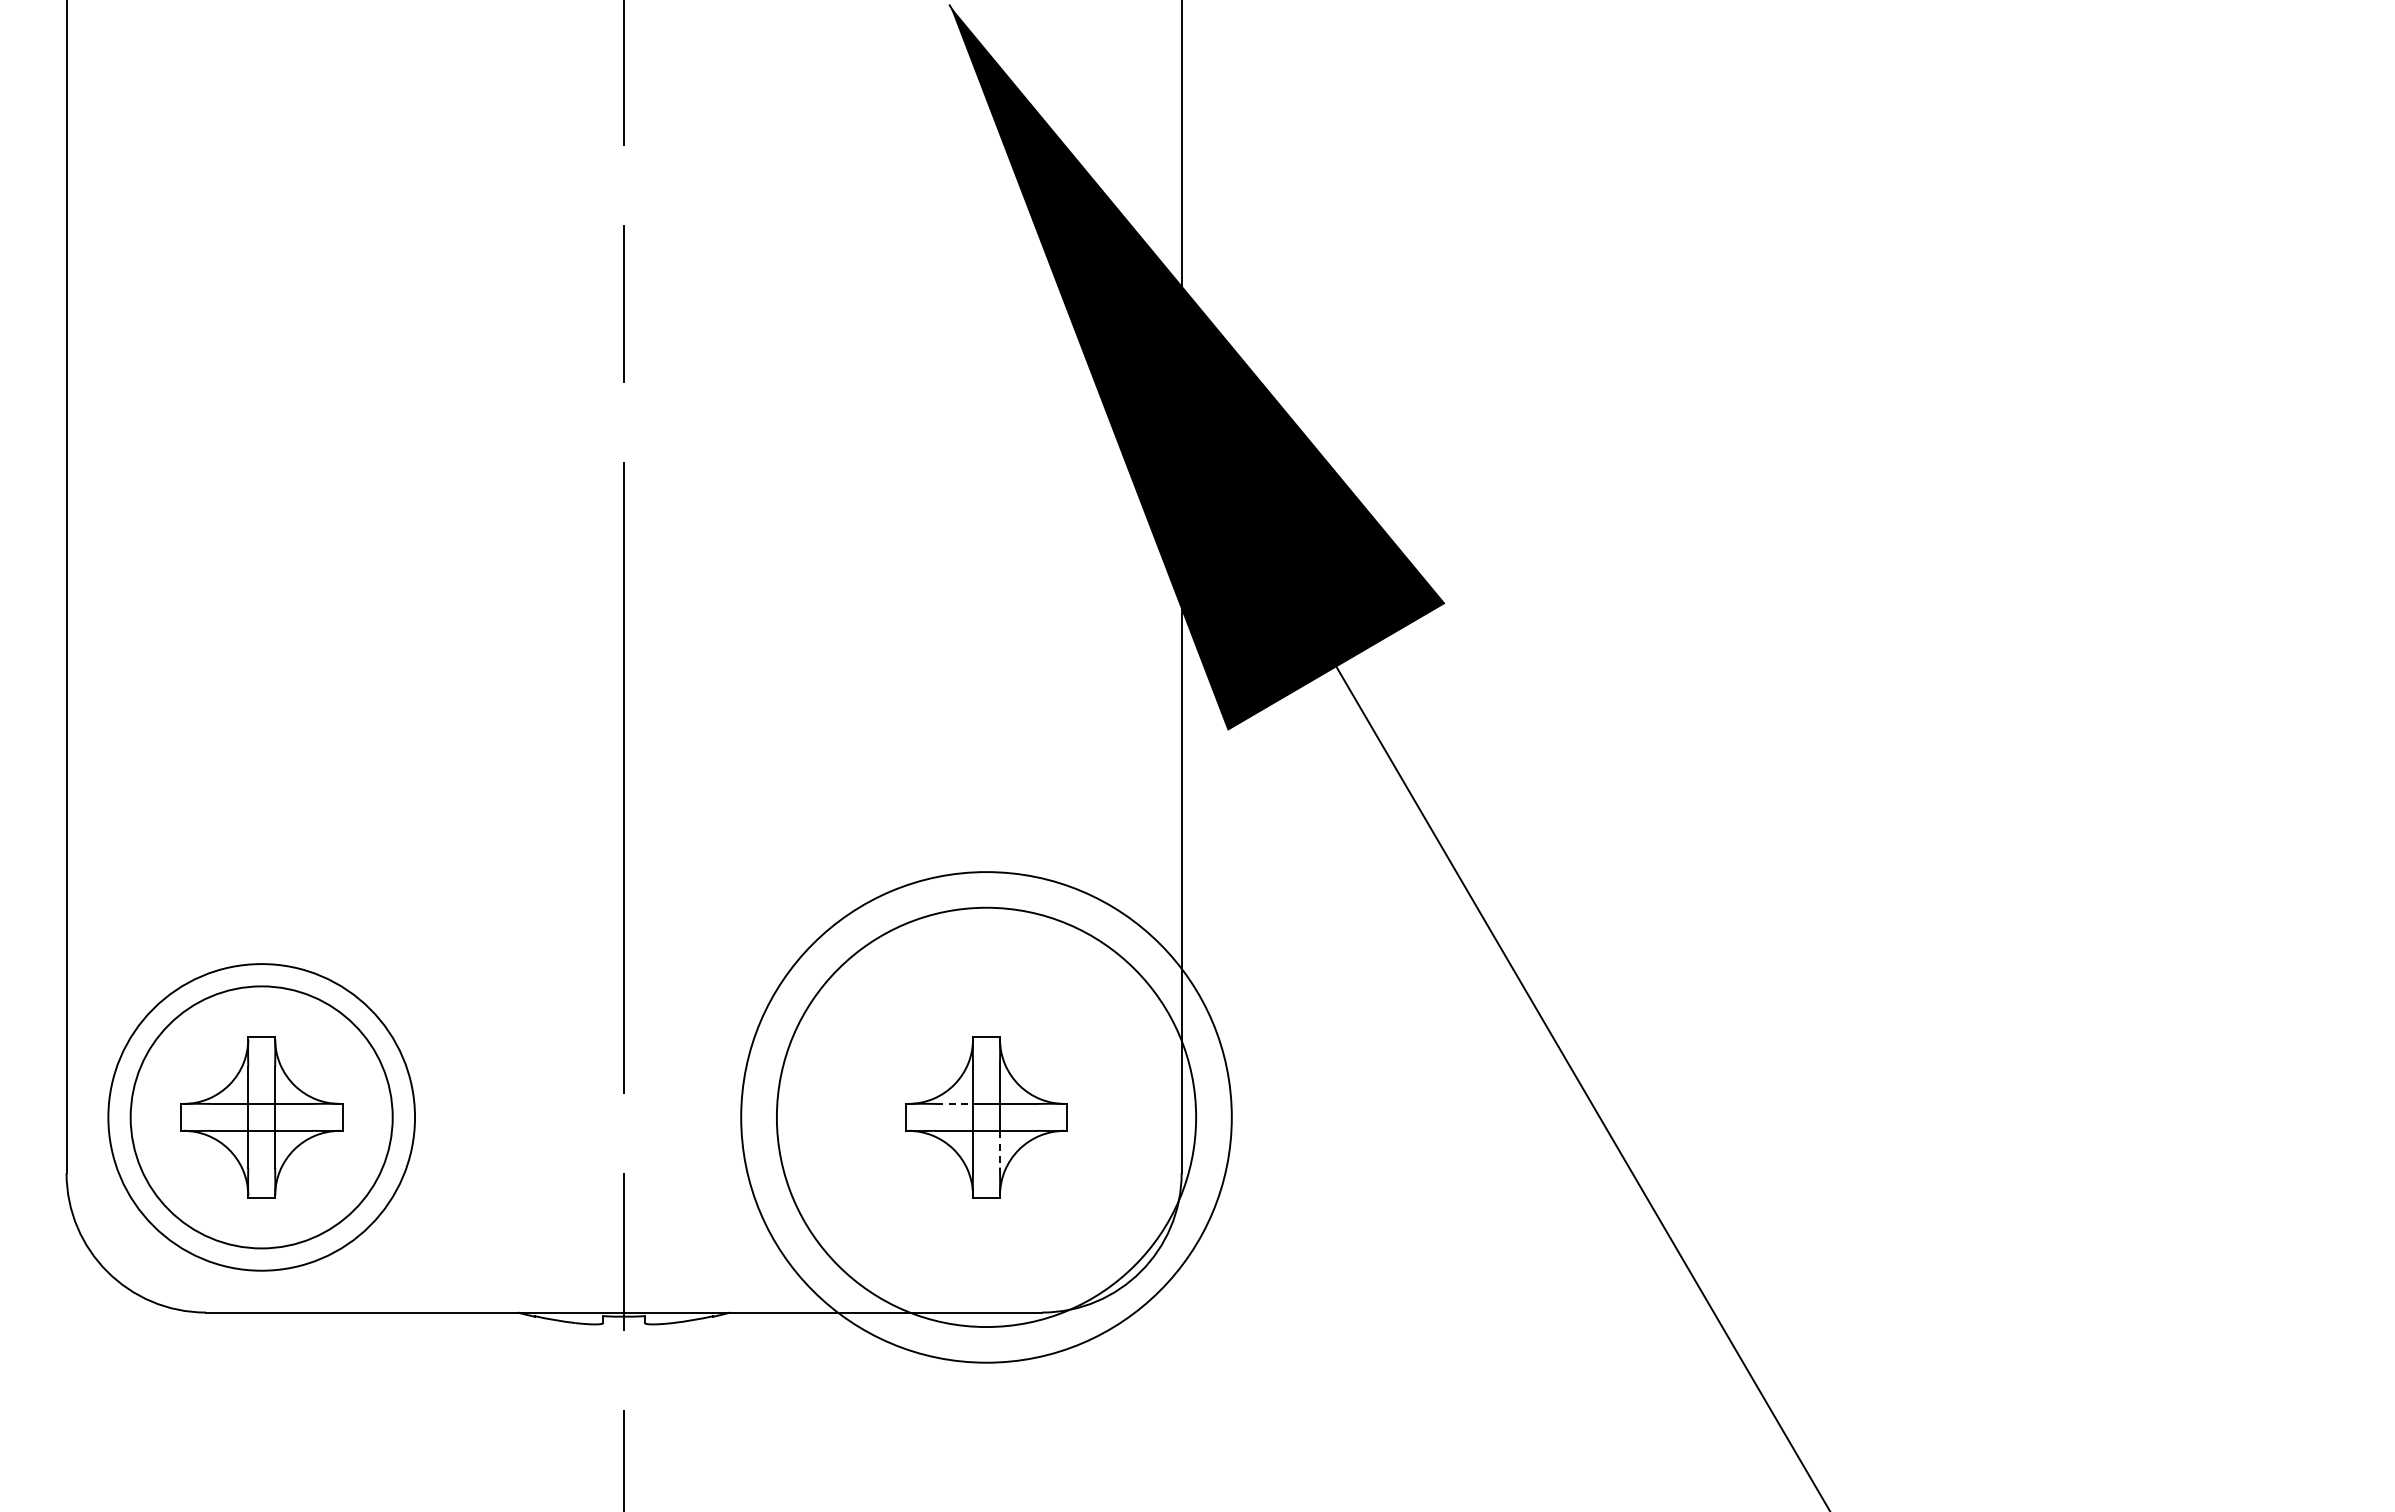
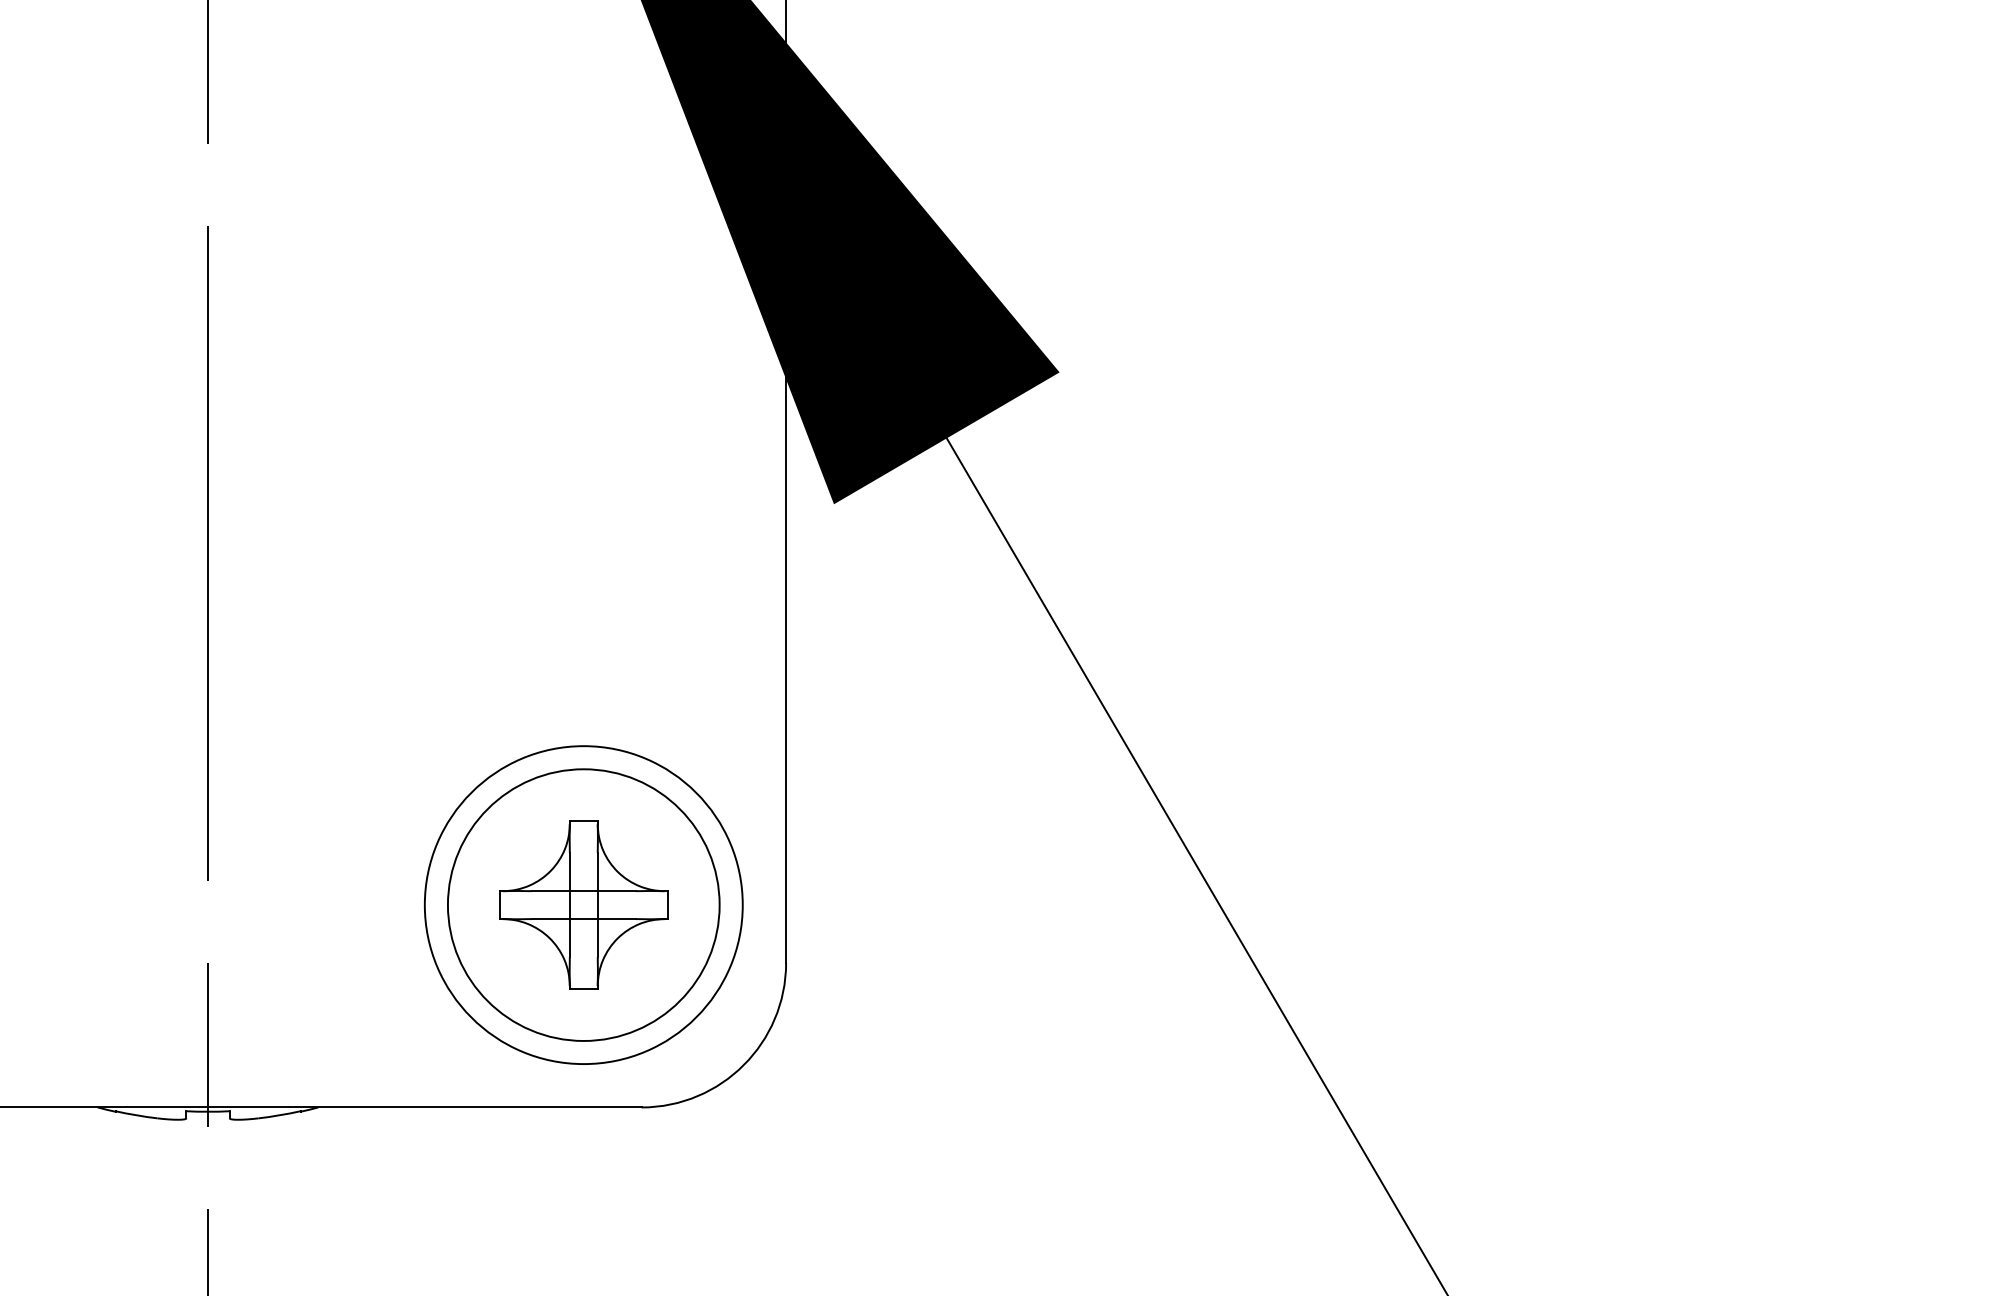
line: (955, 1103) -> (551, 890), dashed -> solid
circle: (986, 1117) -> (583, 905), size x0.62
circle: (986, 1117) -> (583, 905), size x0.62
line: (999, 1149) -> (597, 938), dashed -> solid

